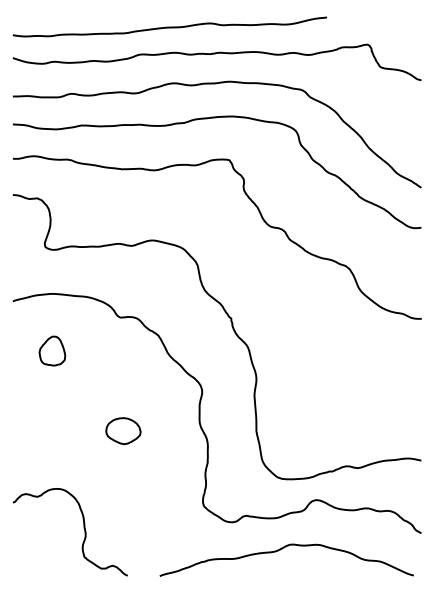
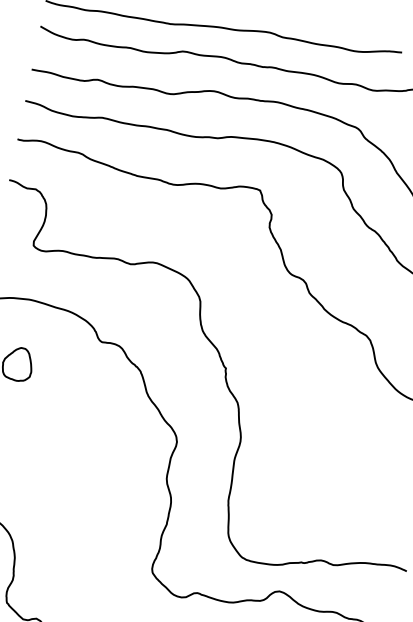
part: (123, 430) -> (79, 469), removed

